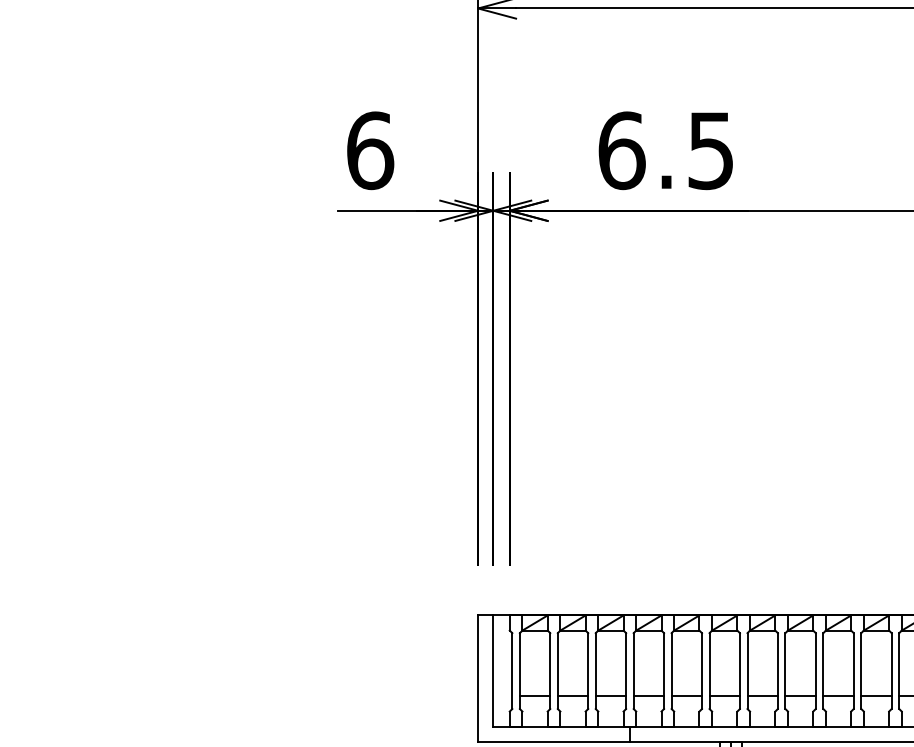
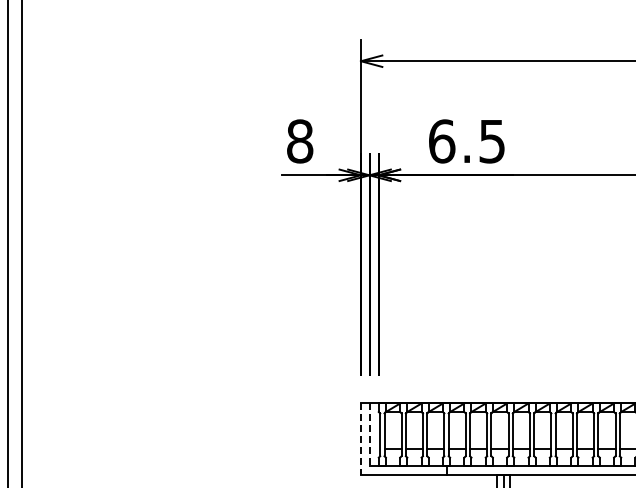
text: (370, 150) -> (300, 141), 6 -> 8
line: (493, 672) -> (369, 435), solid -> dashed
line: (477, 679) -> (360, 439), solid -> dashed

